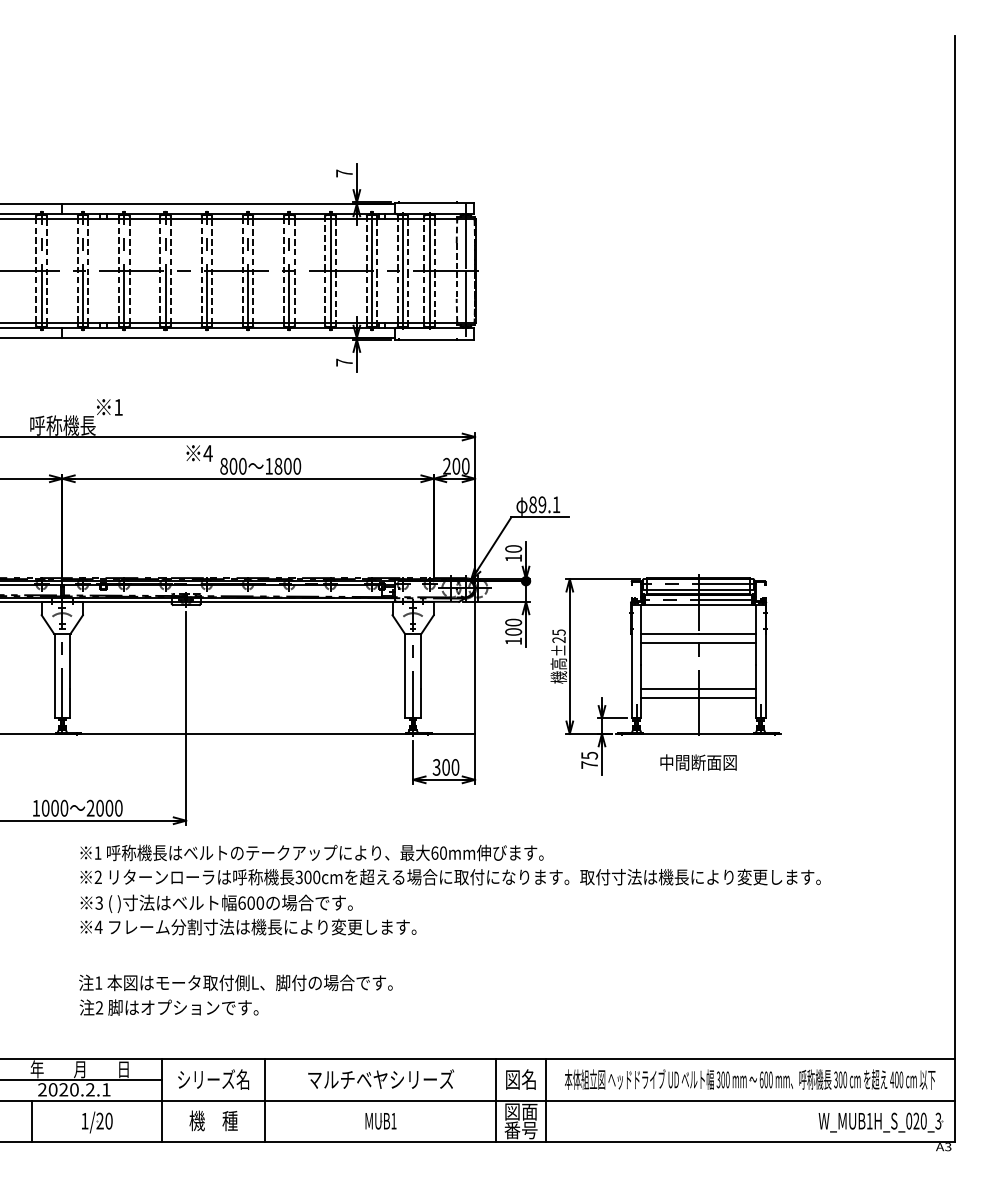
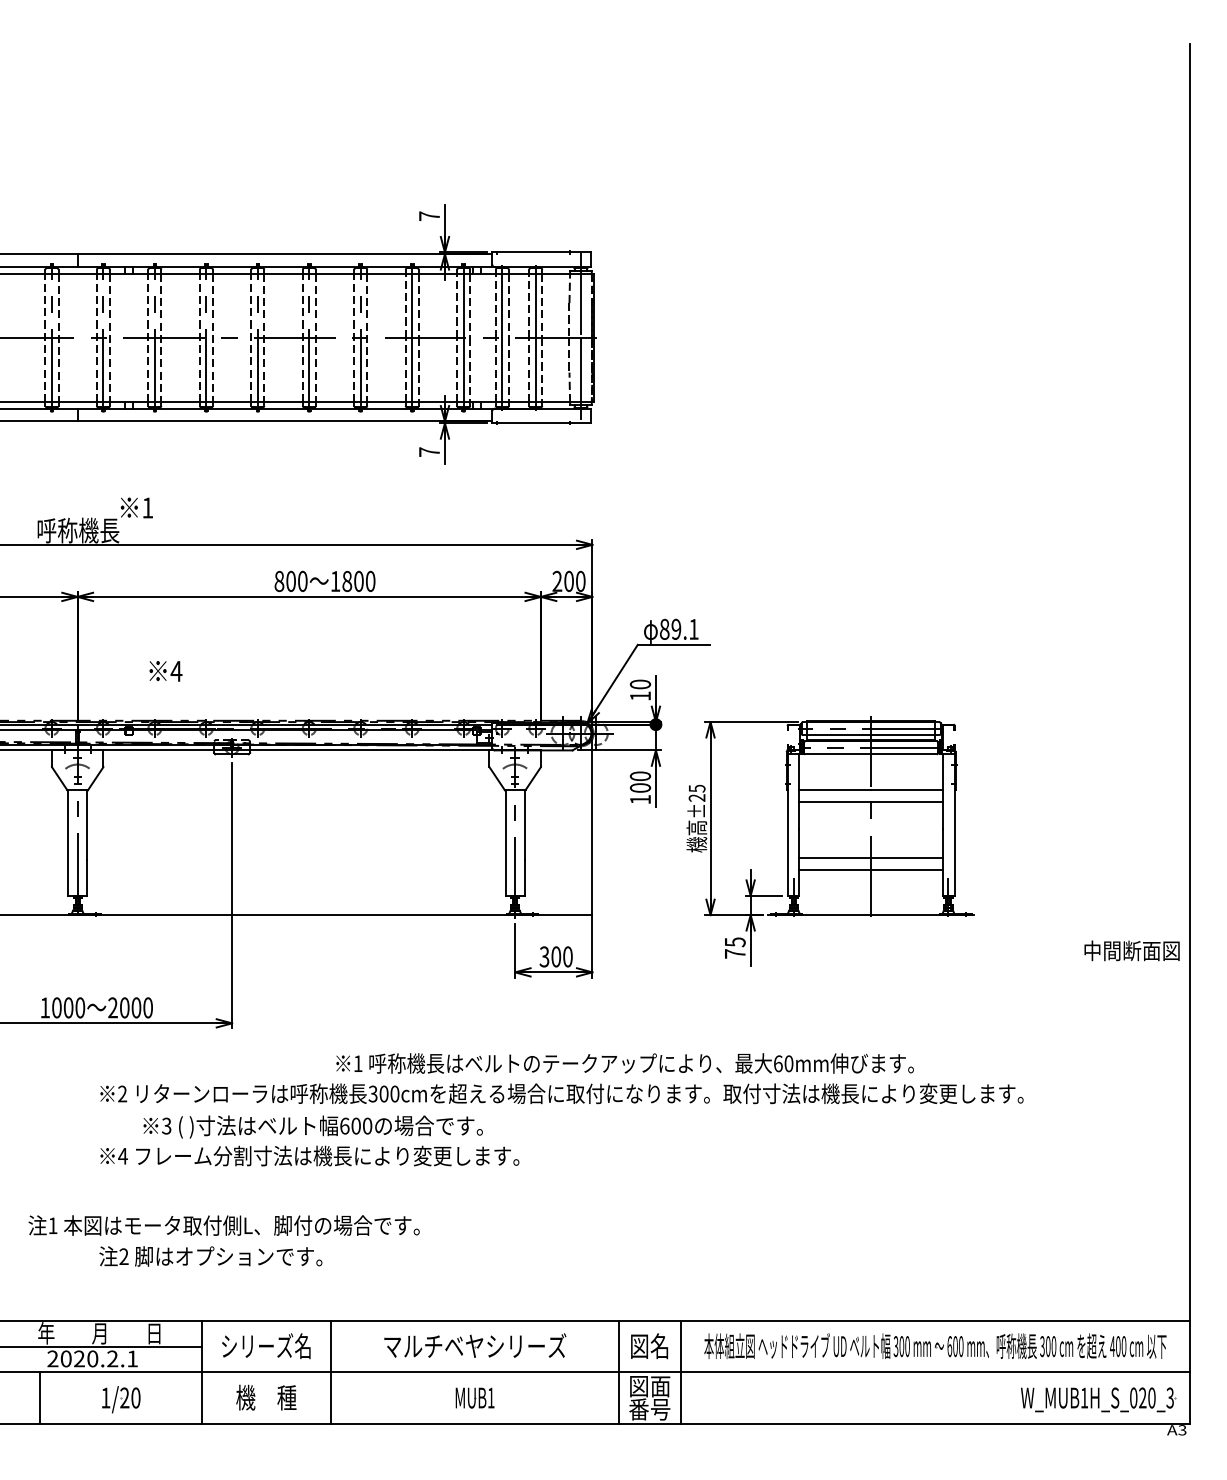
text: (199, 453) -> (165, 671), moved
text: (698, 762) -> (1131, 950), moved
text: (311, 852) -> (624, 1063), moved
text: (216, 903) -> (312, 1126), moved
text: (235, 982) -> (223, 1225), moved

